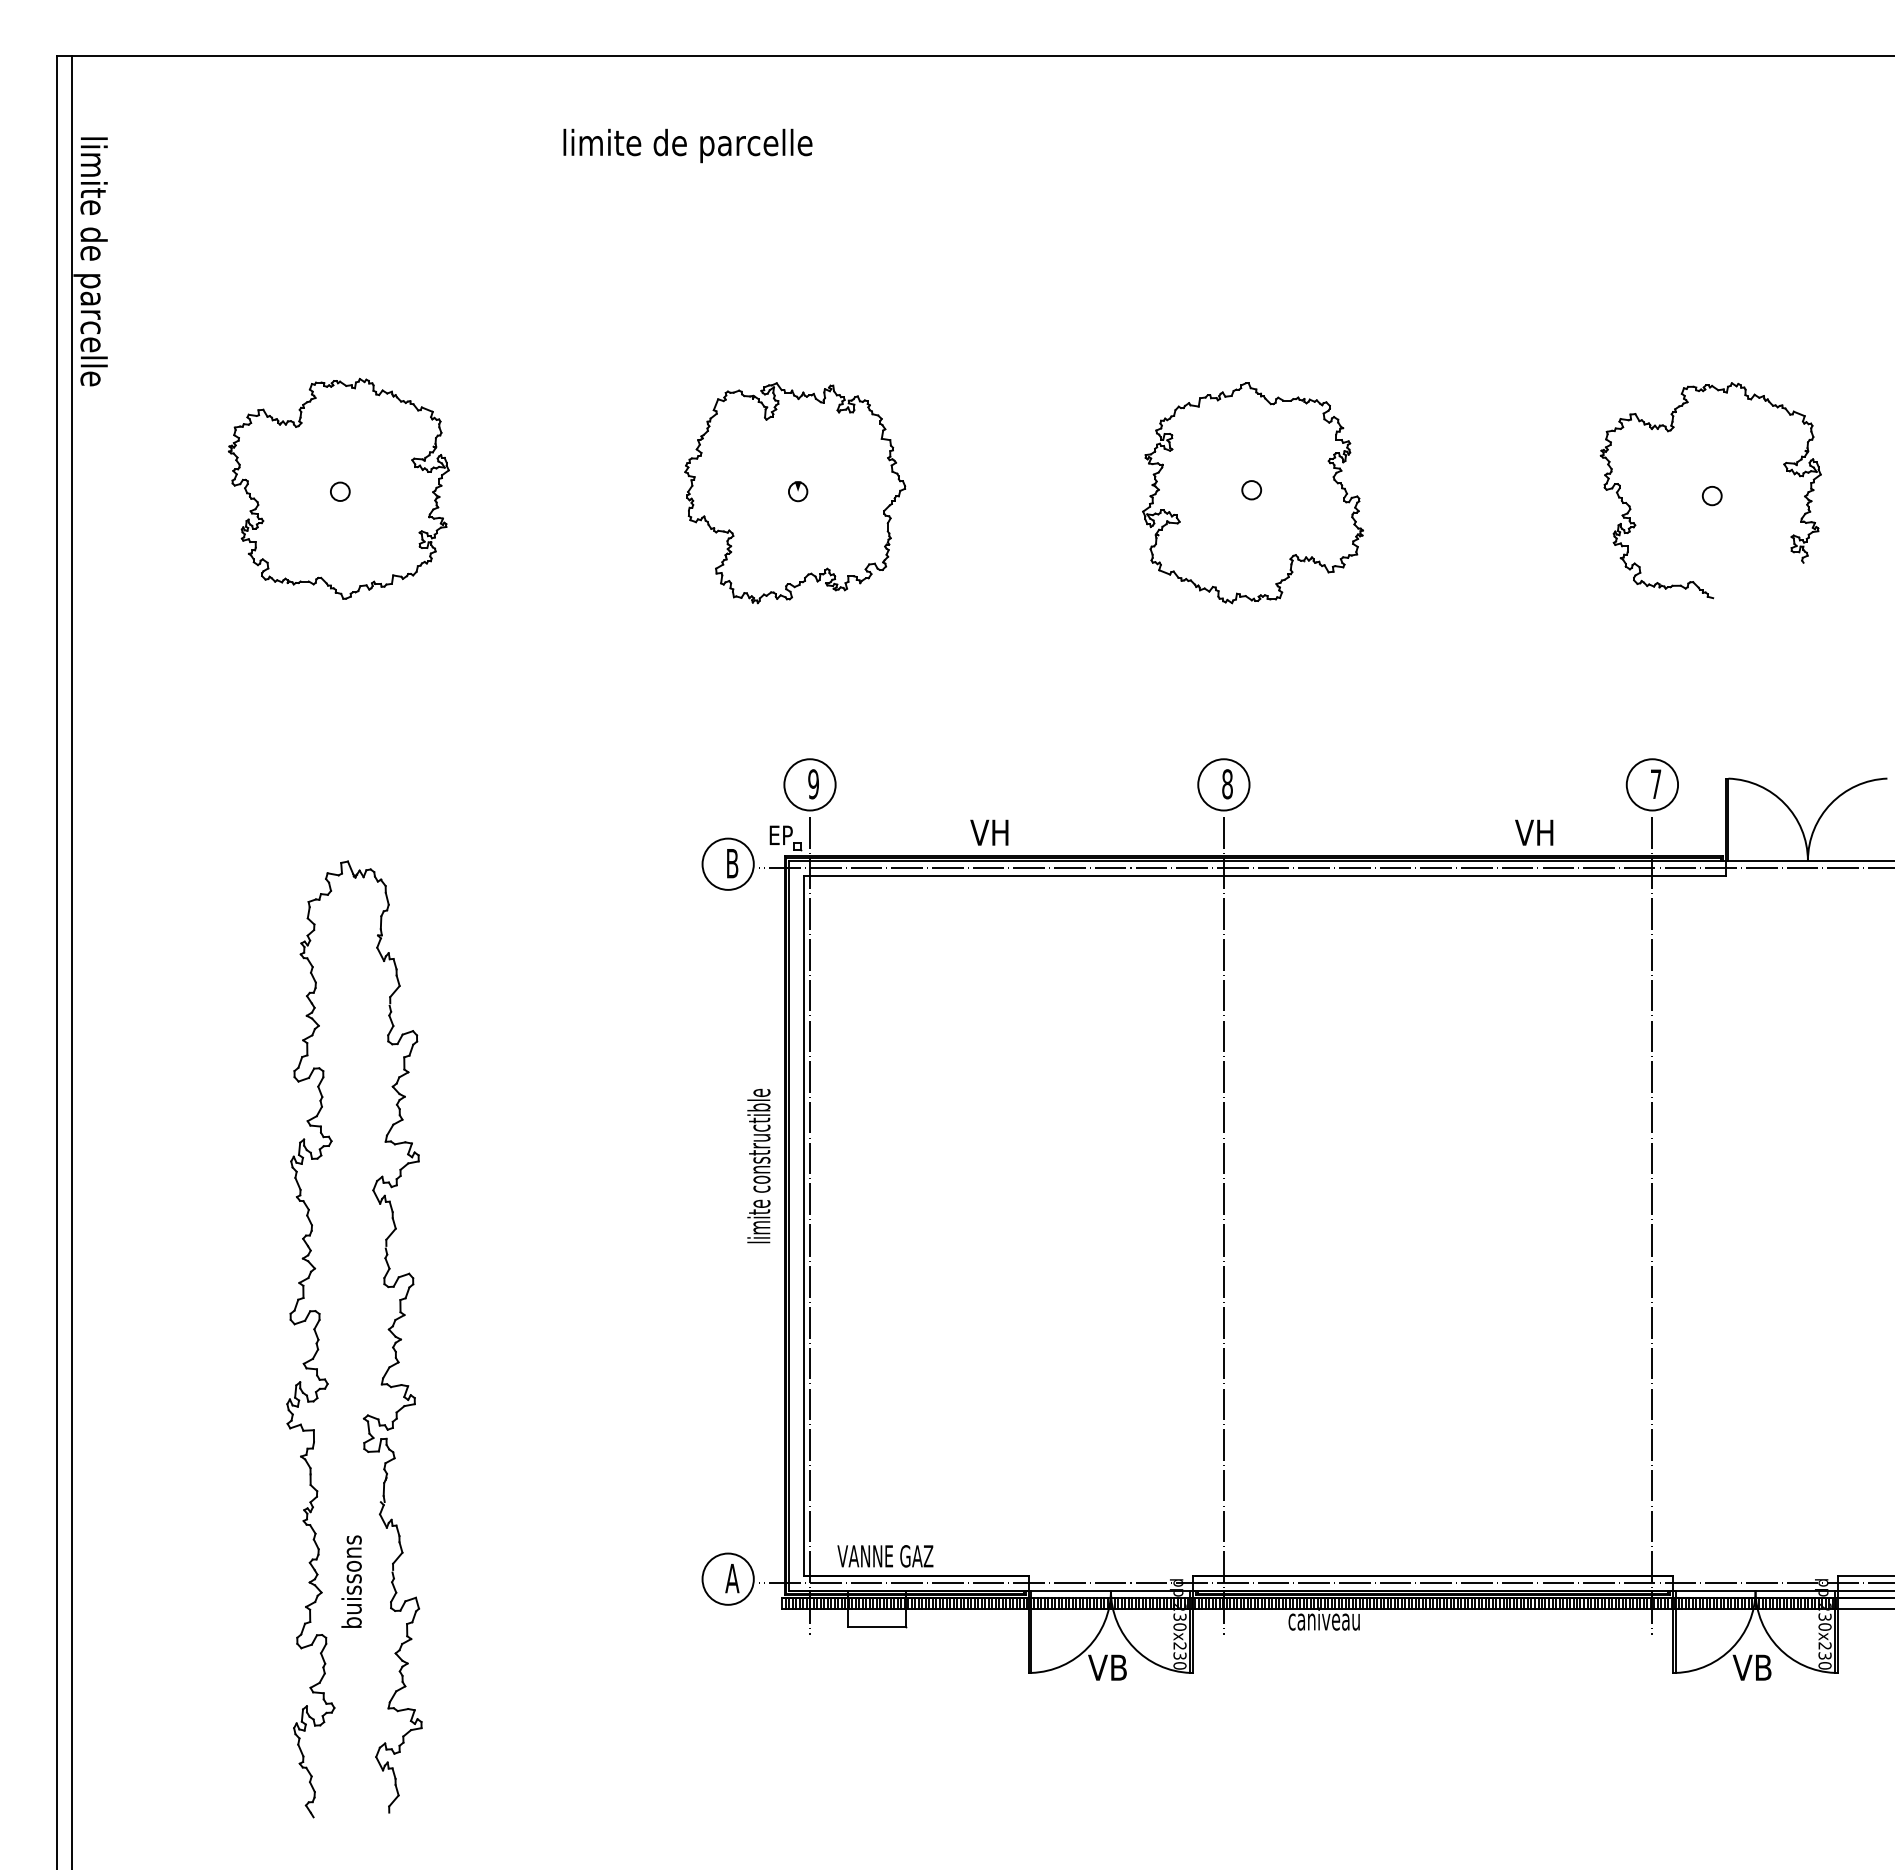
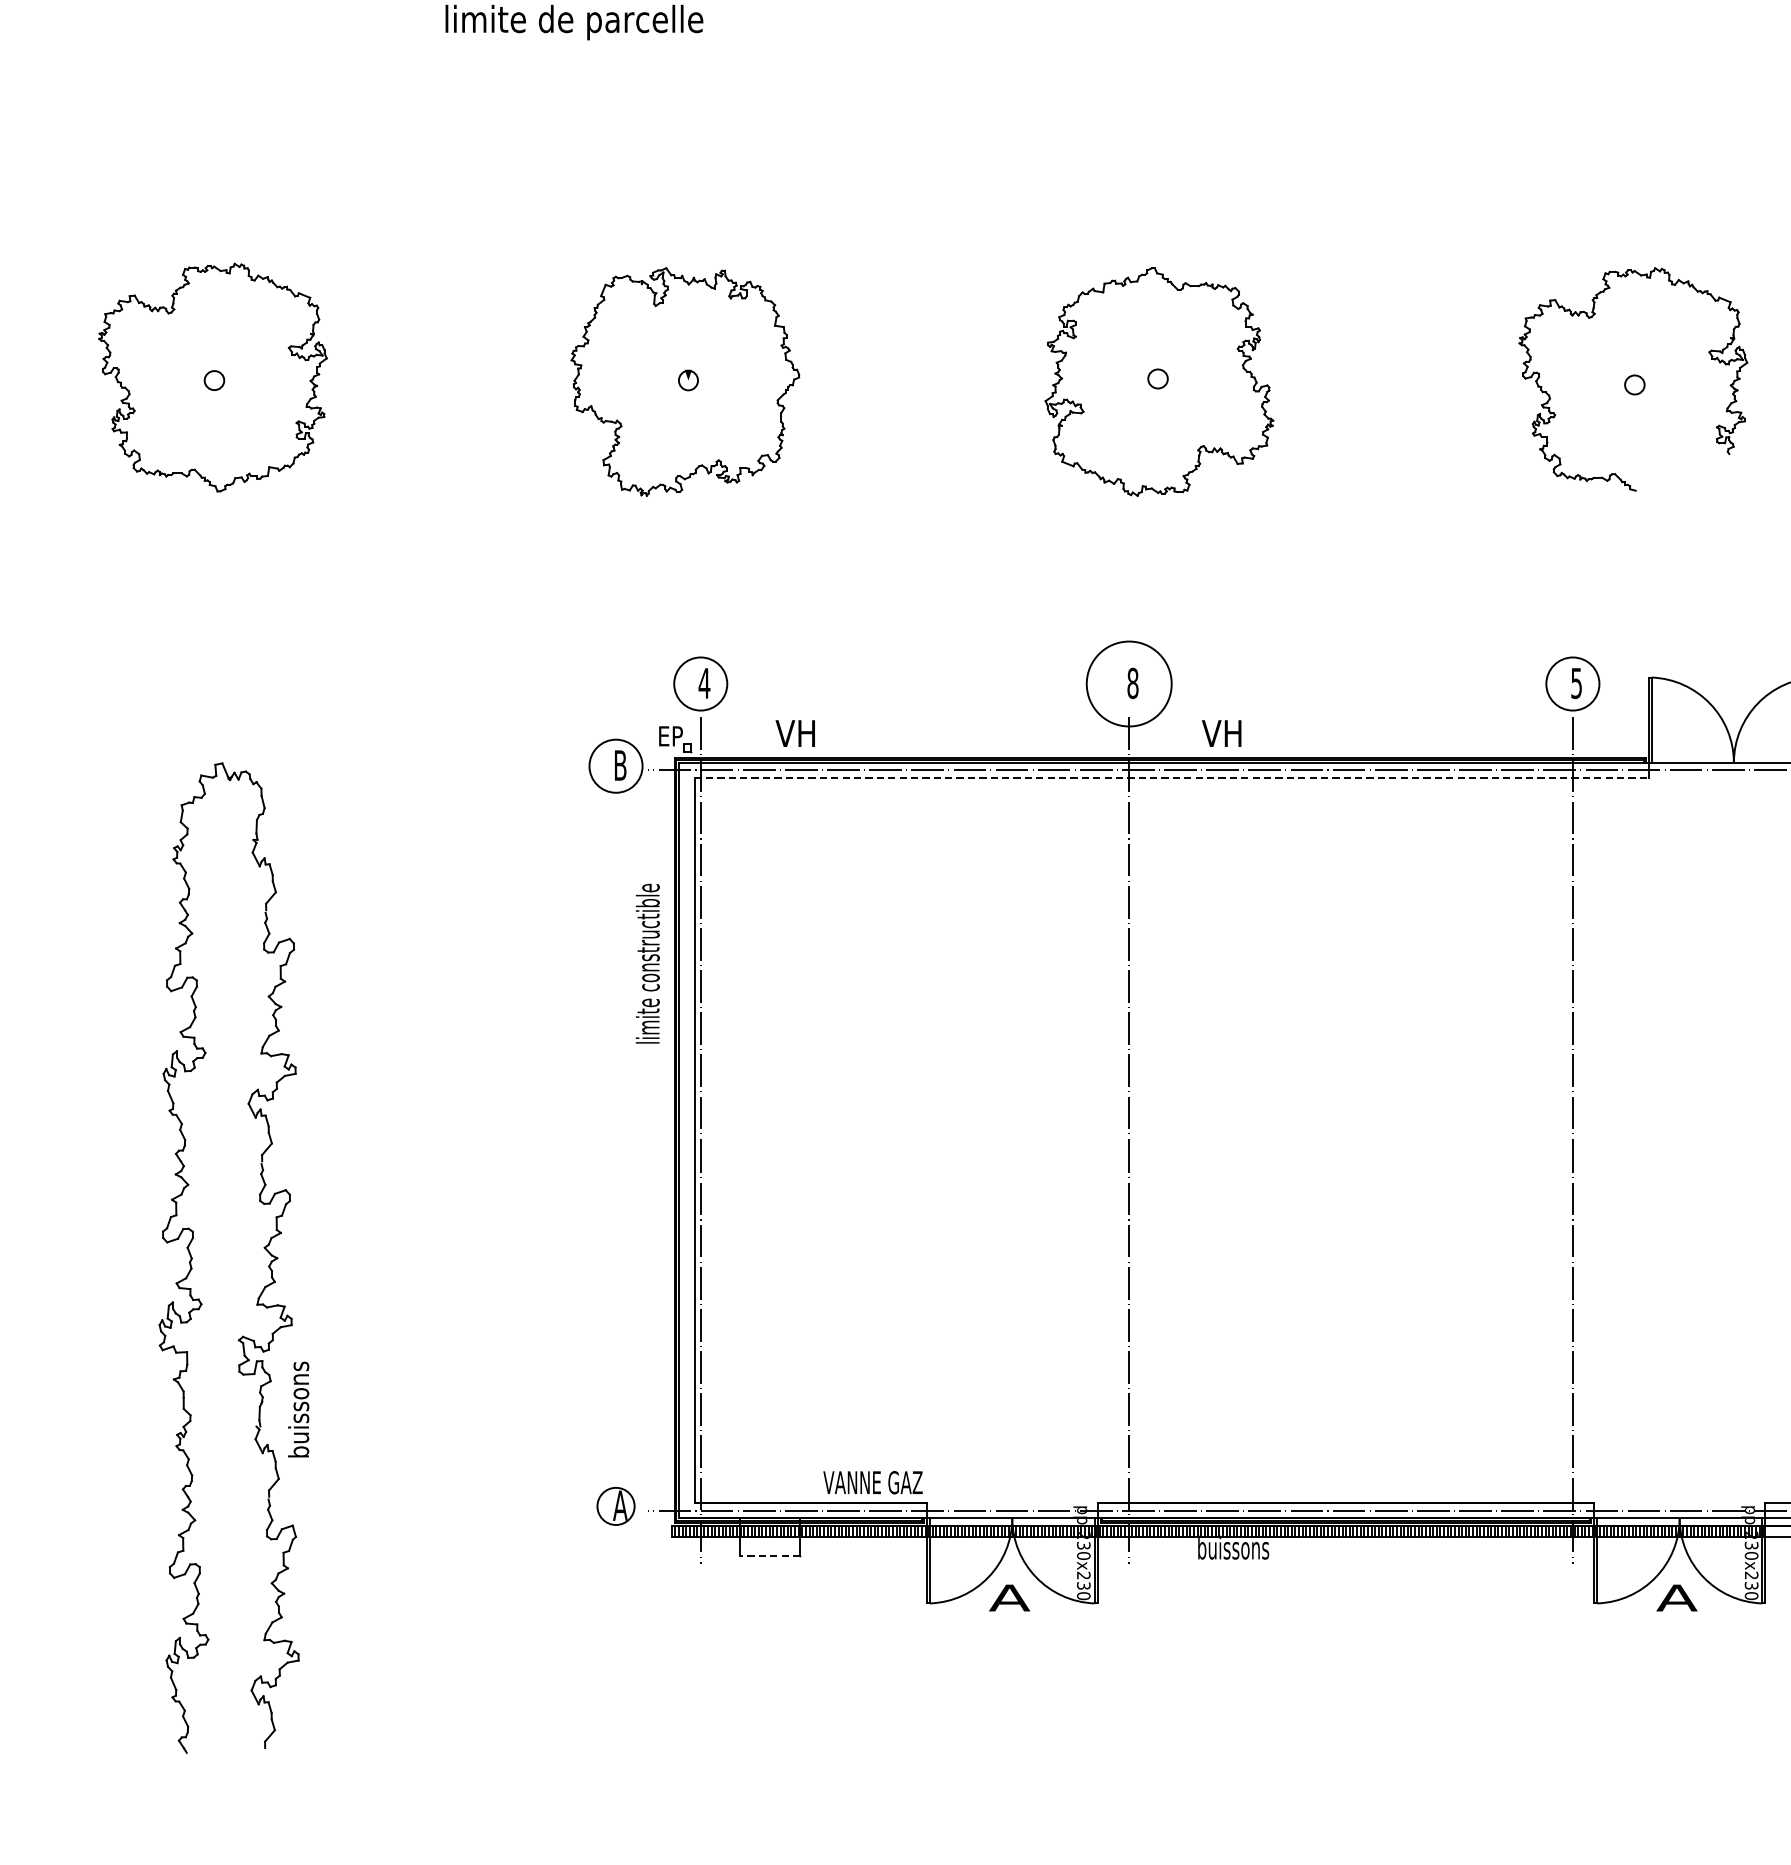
text: (813, 784) -> (704, 683), 9 -> 4
circle: (1223, 784) -> (1128, 683), size x1.6
text: (1655, 784) -> (1576, 683), 7 -> 5
text: (989, 832) -> (795, 733), moved
text: (1534, 832) -> (1222, 733), moved
line: (1264, 875) -> (1171, 777), solid -> dashed
text: (758, 1165) -> (647, 963), moved
text: (885, 1556) -> (873, 1482), moved
circle: (727, 1578) -> (615, 1505), size x0.7
text: (351, 1581) -> (298, 1409), moved
text: (1323, 1618) -> (1232, 1547), caniveau -> buissons
line: (876, 1627) -> (769, 1556), solid -> dashed
text: (1108, 1667) -> (1009, 1597), VB -> A
text: (1752, 1667) -> (1676, 1597), VB -> A

